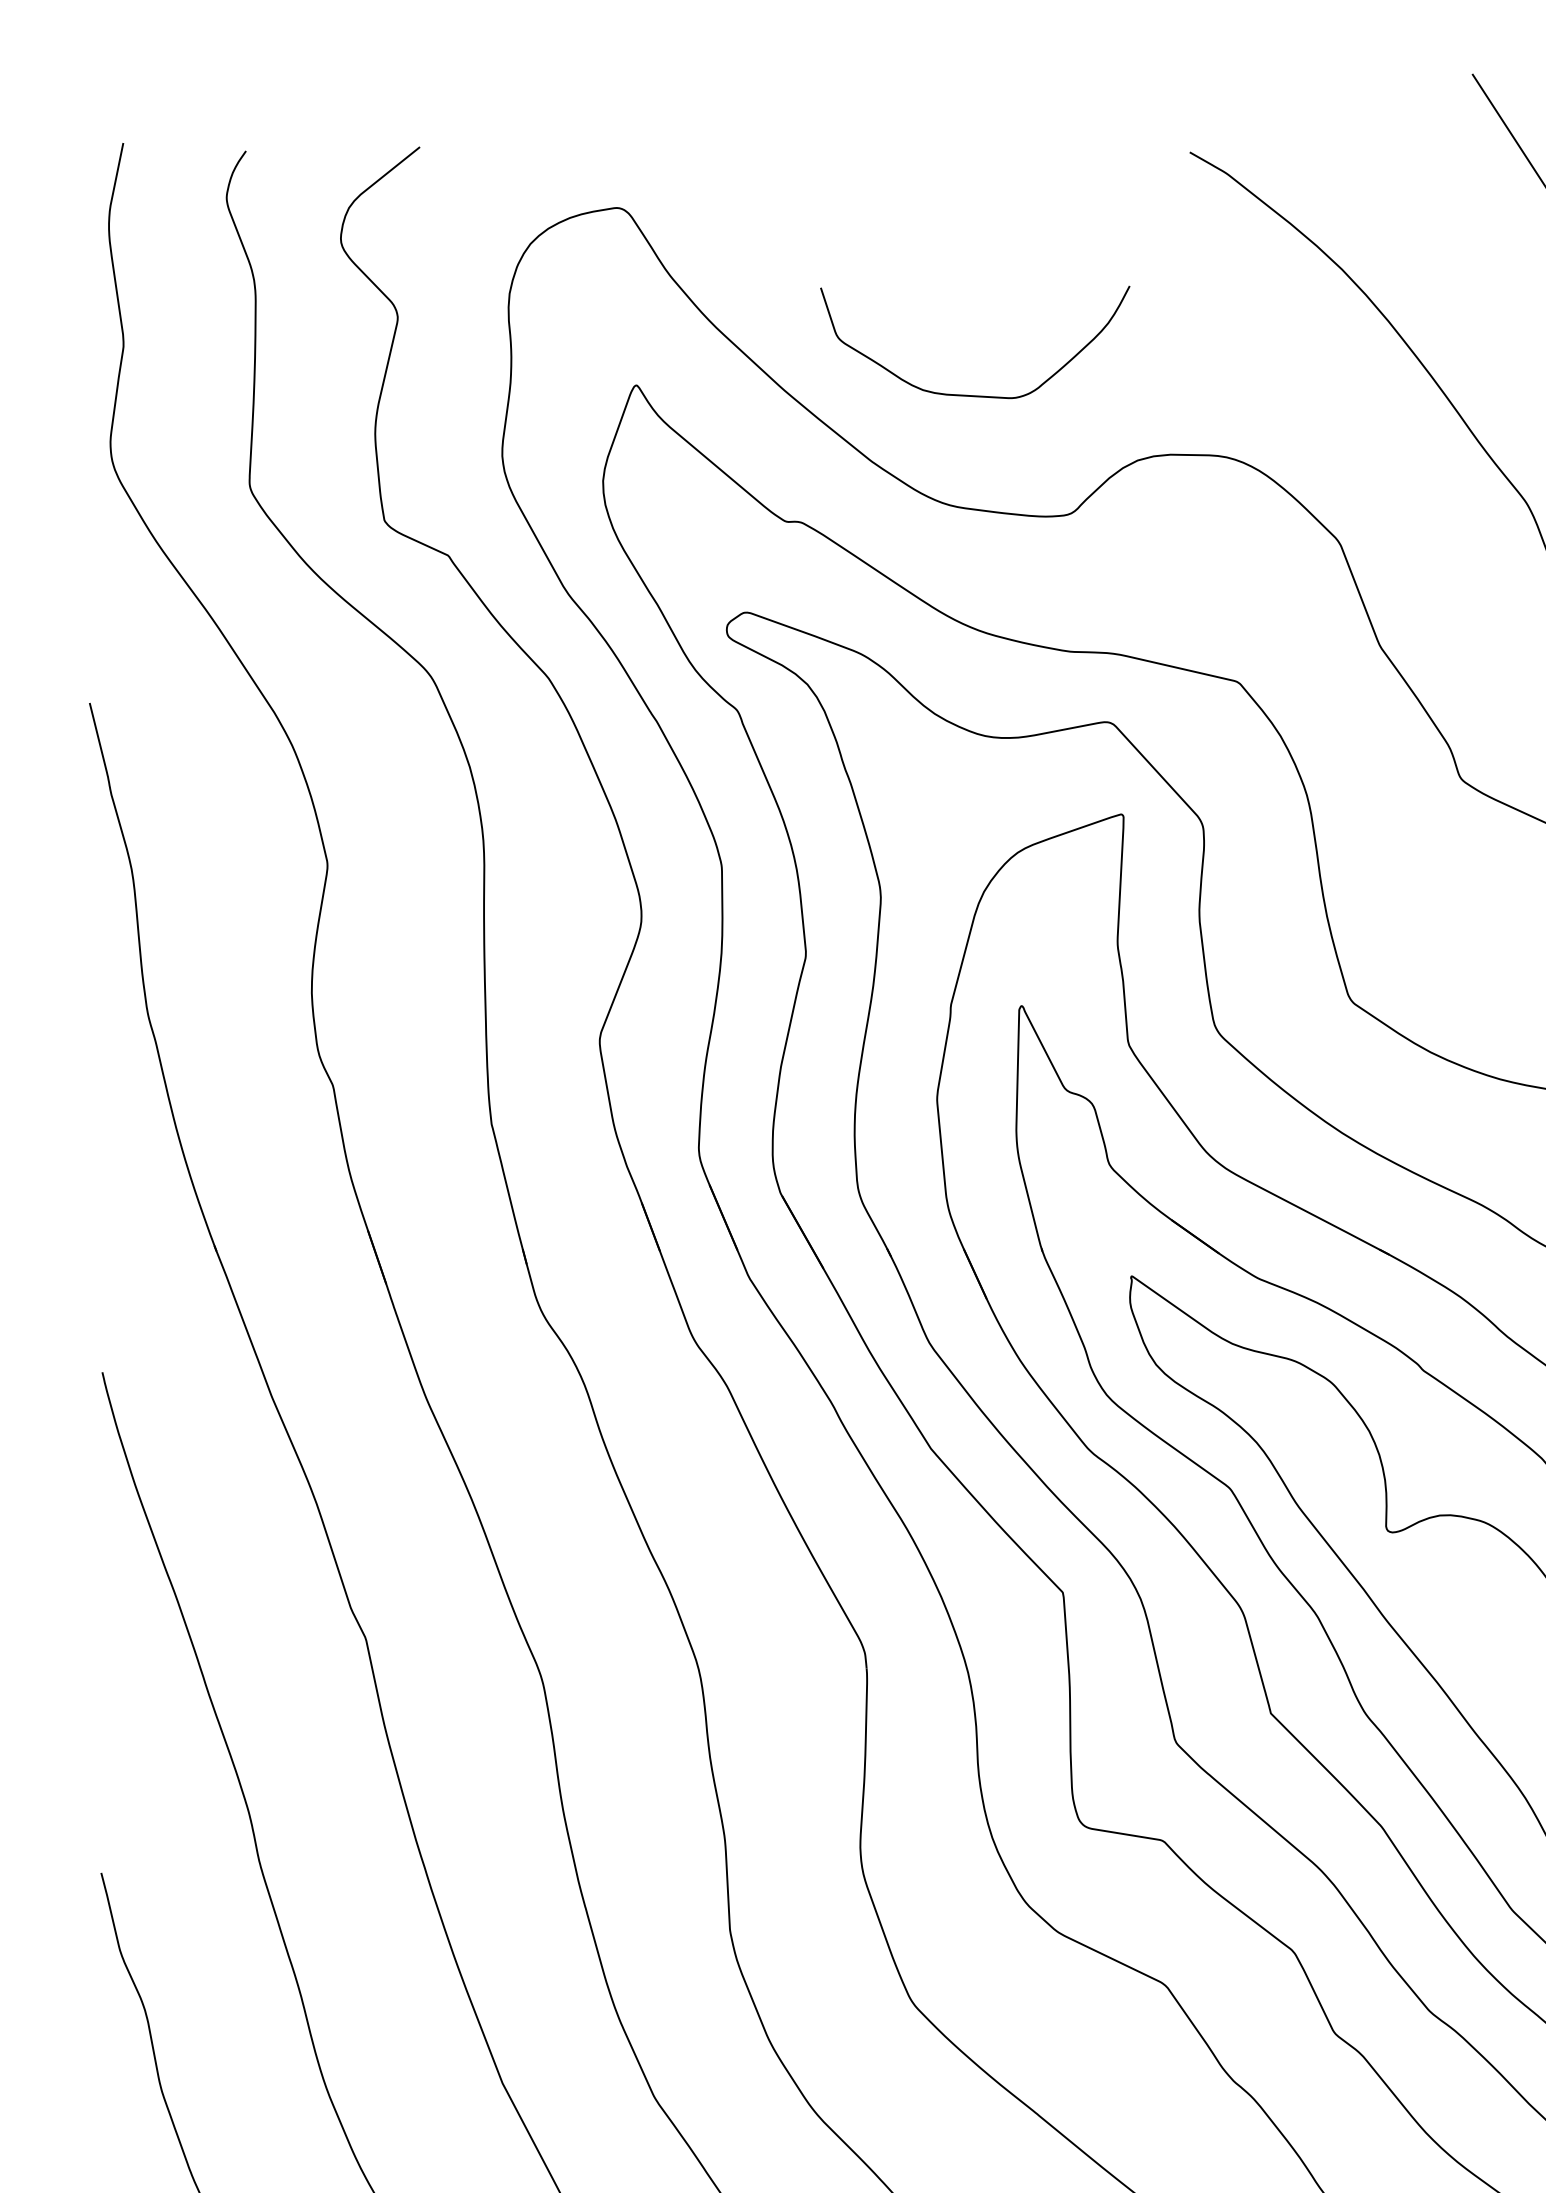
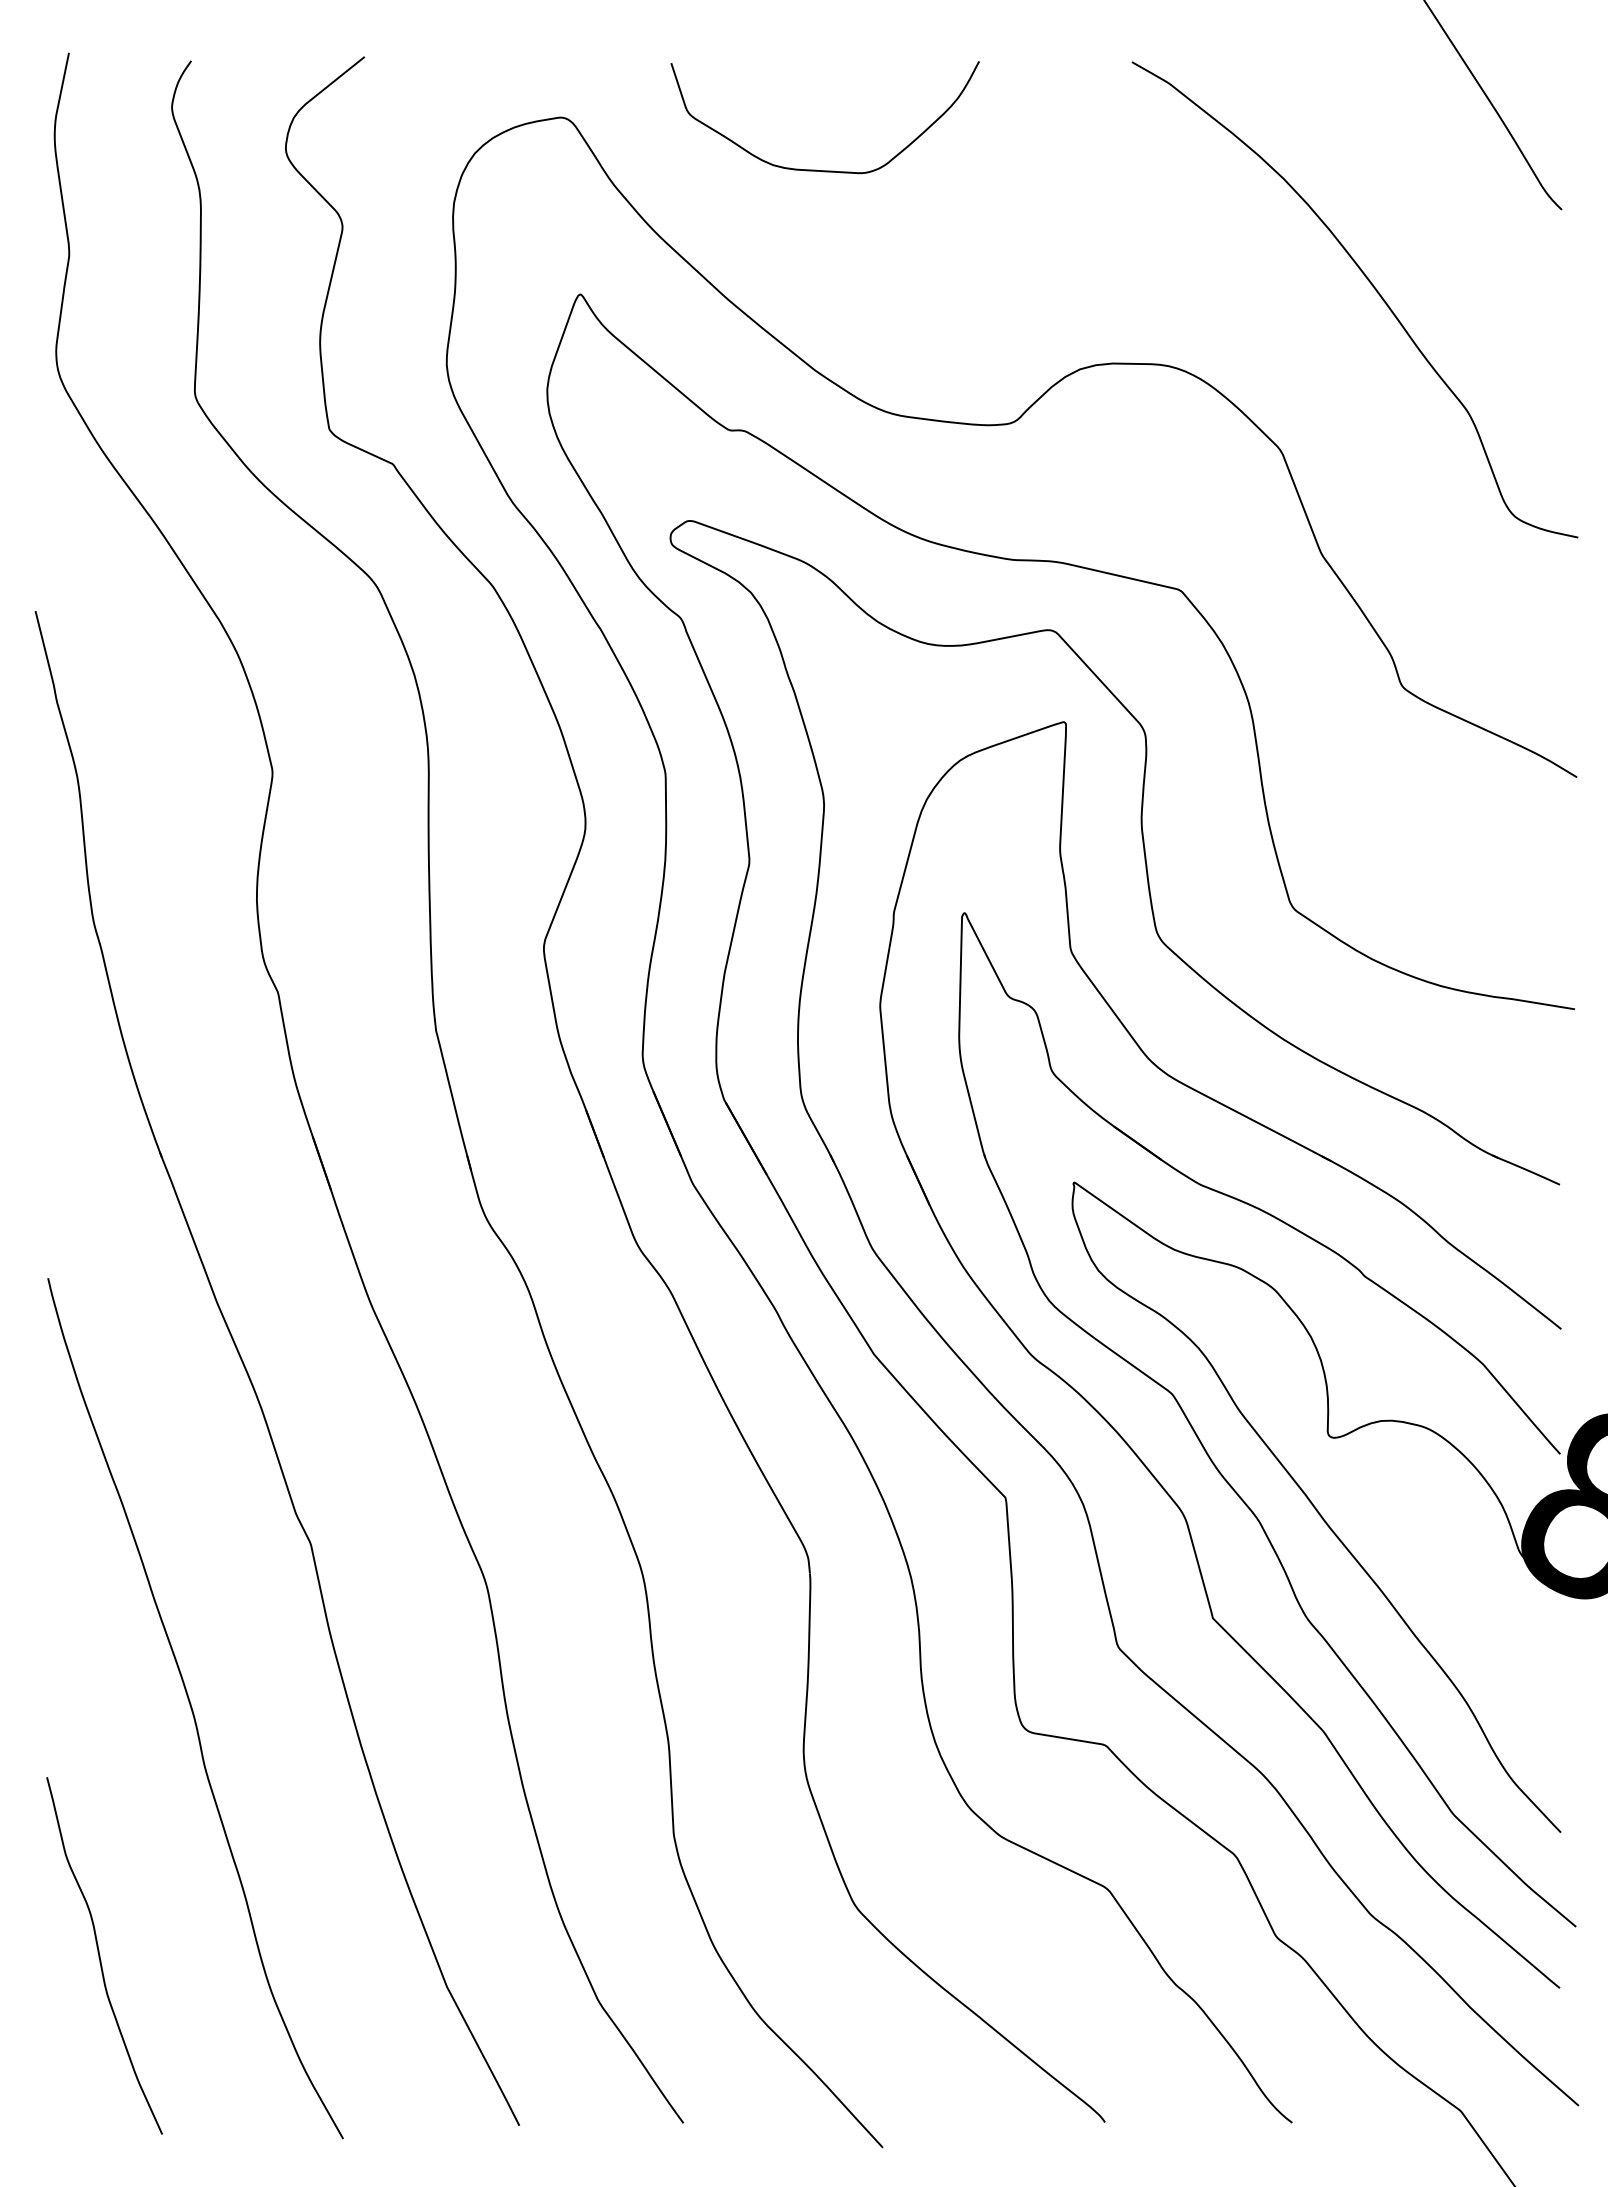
curve: (966, 394) -> (816, 169), moved

